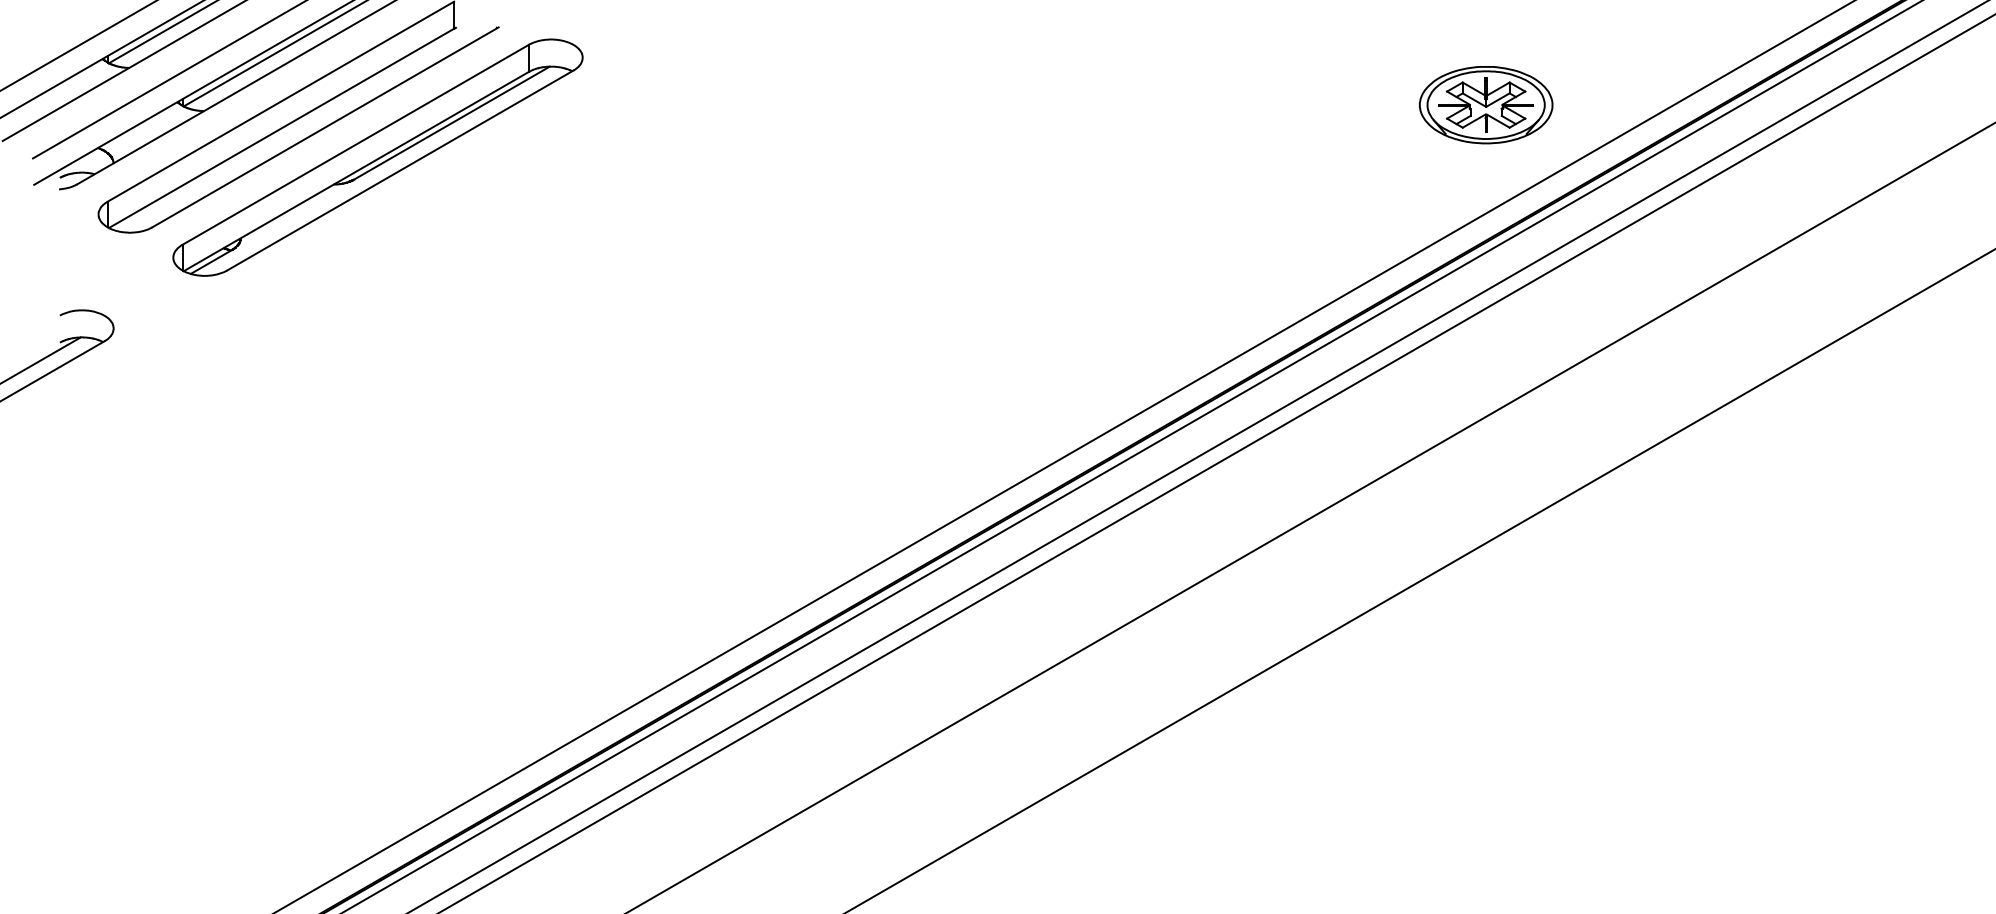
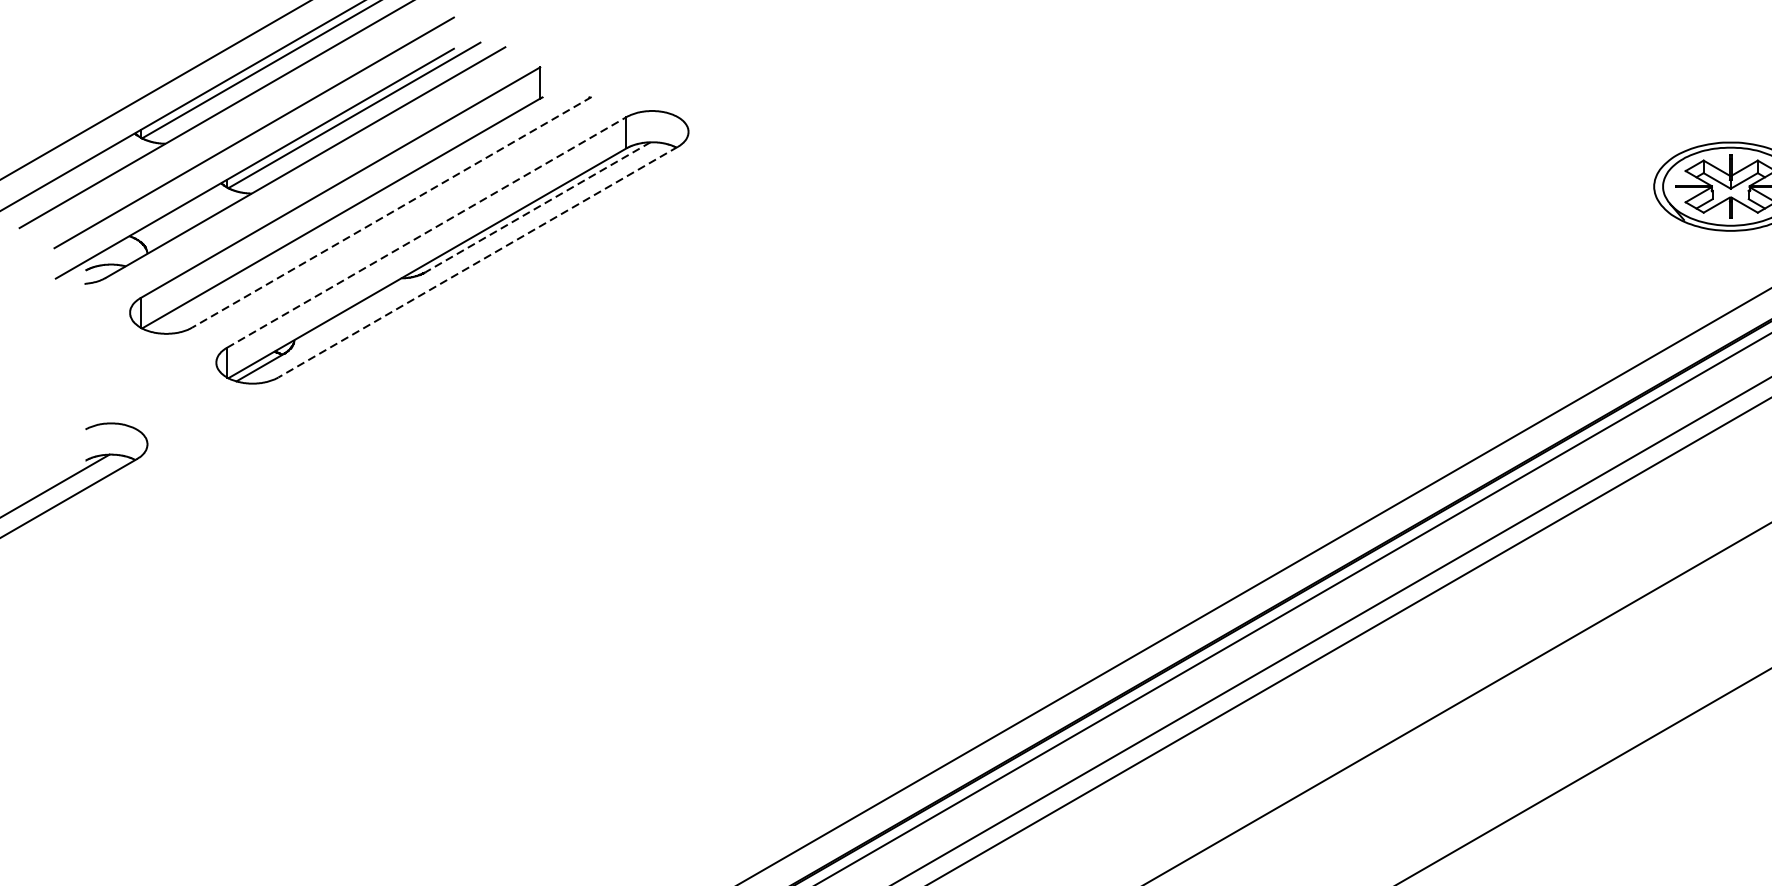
line: (452, 123) -> (538, 207), solid -> dashed
line: (325, 127) -> (391, 212), solid -> dashed
line: (355, 144) -> (426, 232), solid -> dashed
line: (400, 170) -> (478, 262), solid -> dashed

